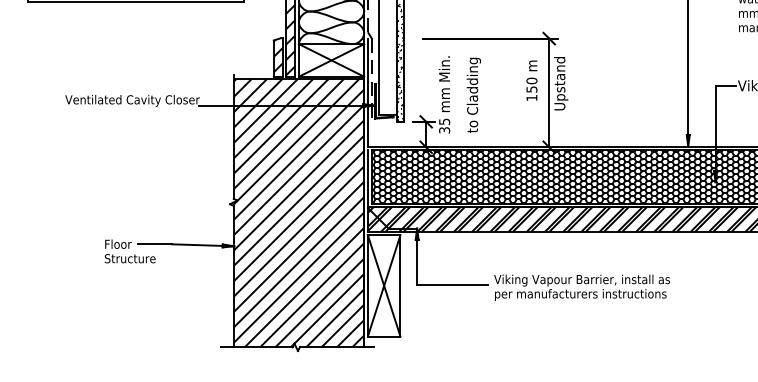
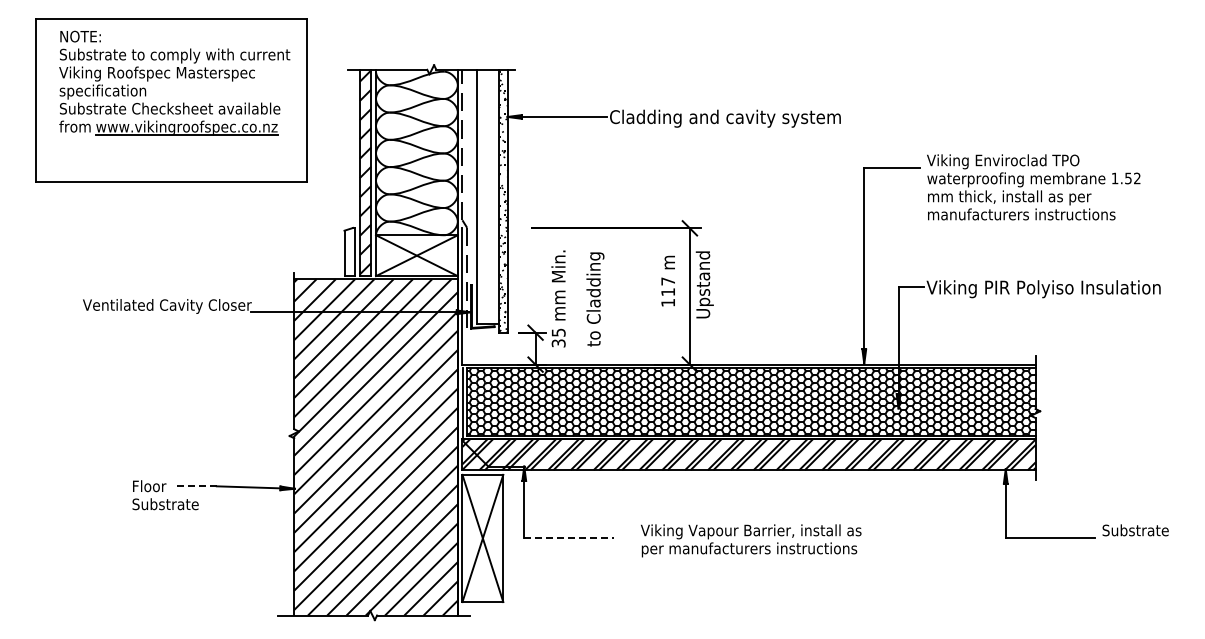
hatch: (277, 56) -> (349, 250), removed
text: (532, 84) -> (668, 286), 150 -> 117
line: (154, 244) -> (194, 486), solid -> dashed
text: (134, 258) -> (169, 504), Structure -> Substrate
line: (452, 285) -> (568, 537), solid -> dashed
text: (582, 287) -> (751, 540), moved

